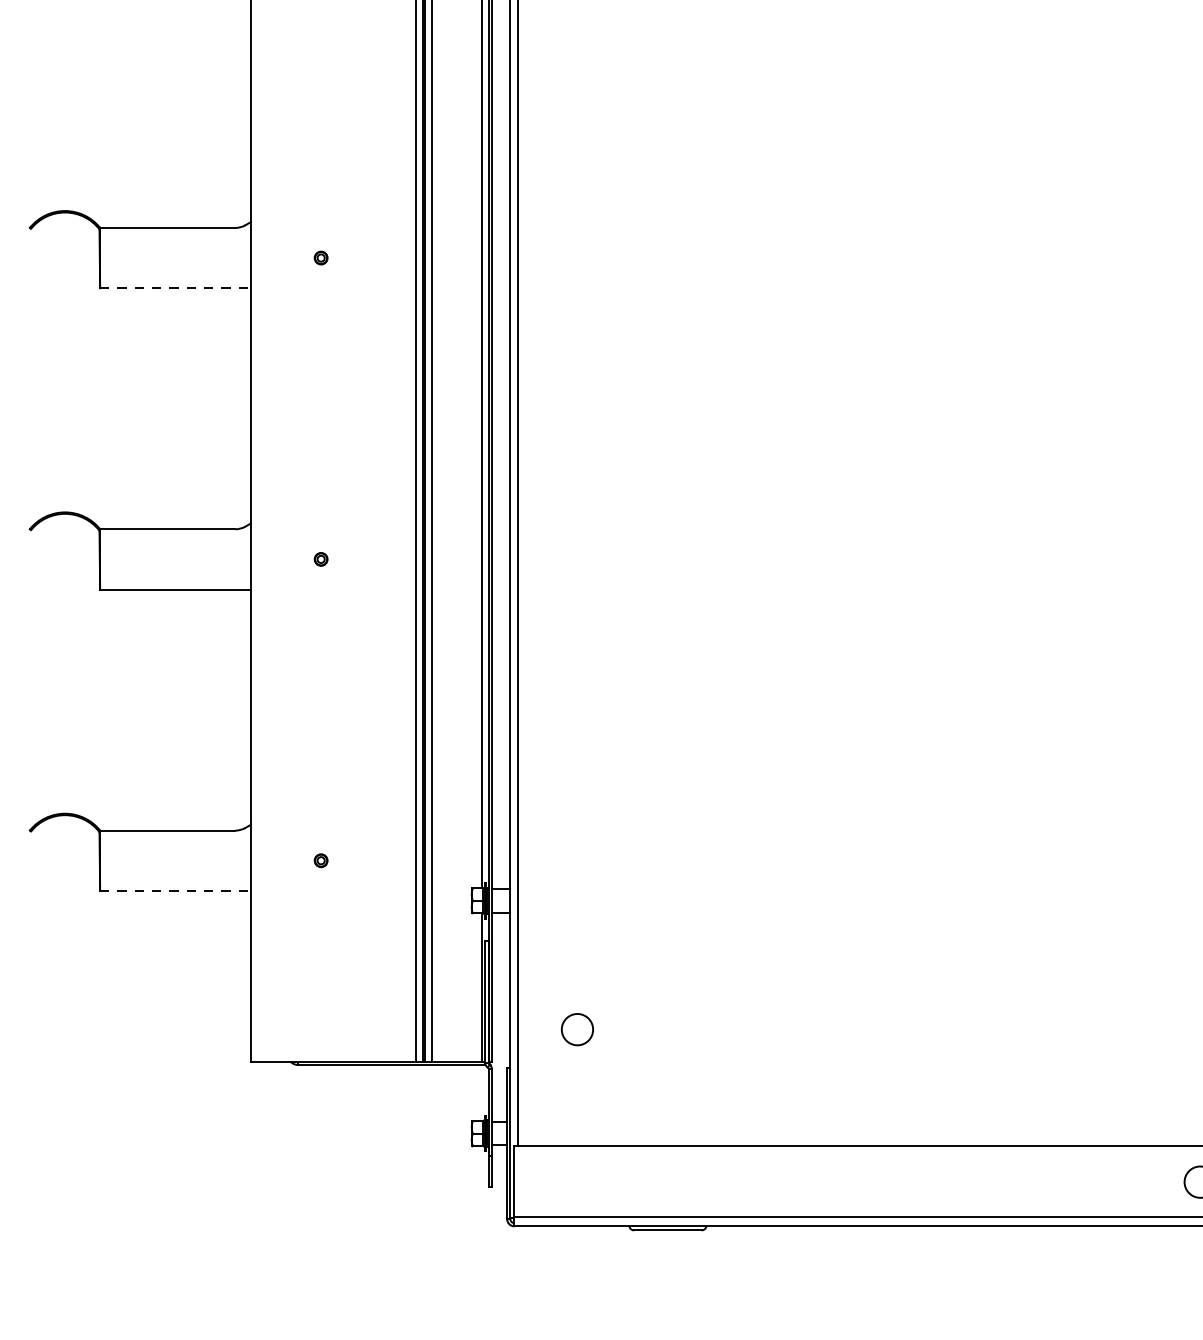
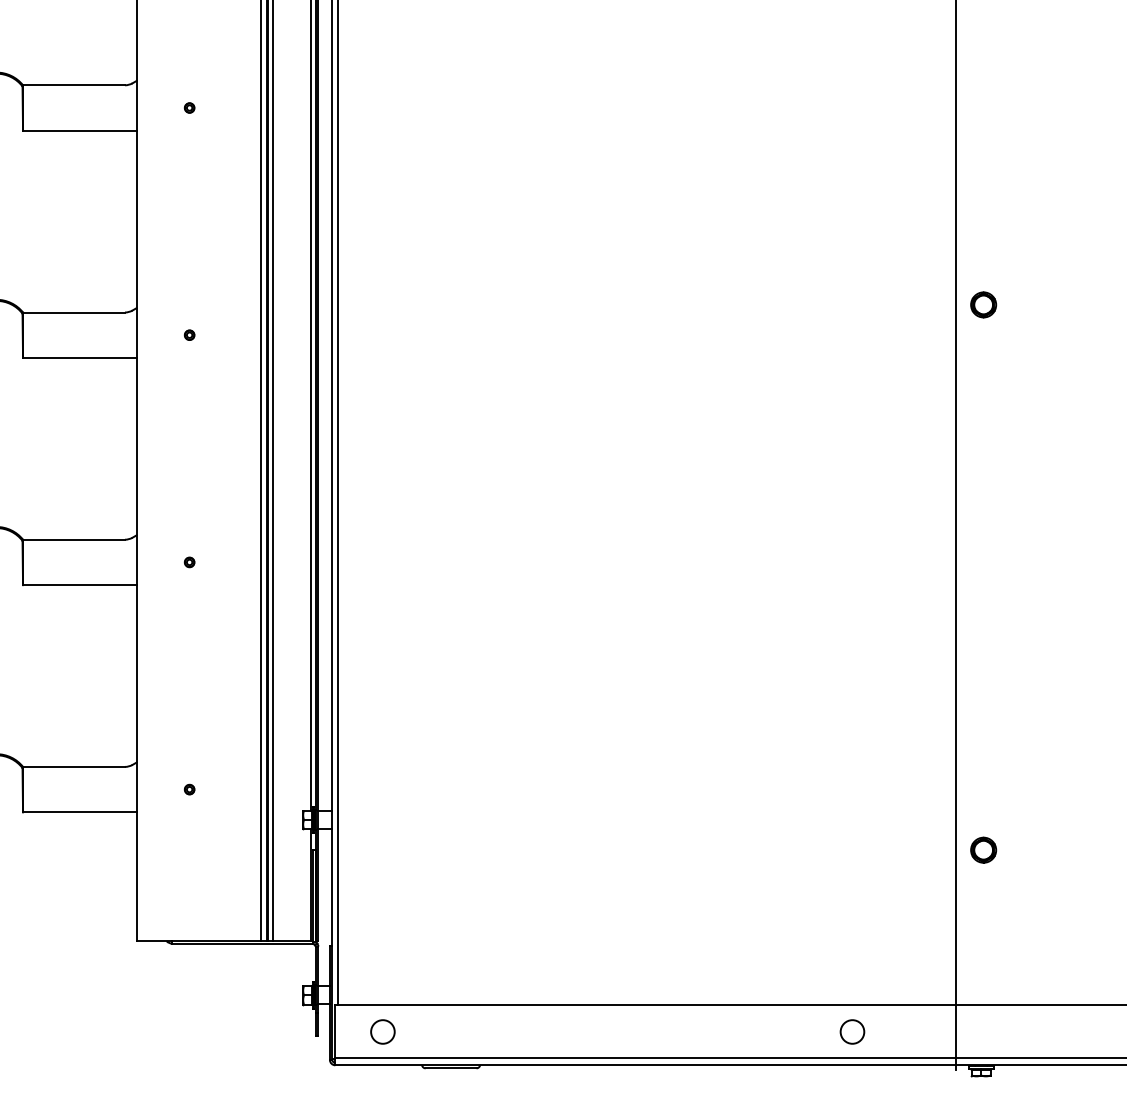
line: (175, 287) -> (79, 357), dashed -> solid
line: (175, 891) -> (79, 812), dashed -> solid
circle: (576, 1029) -> (382, 1031), moved

